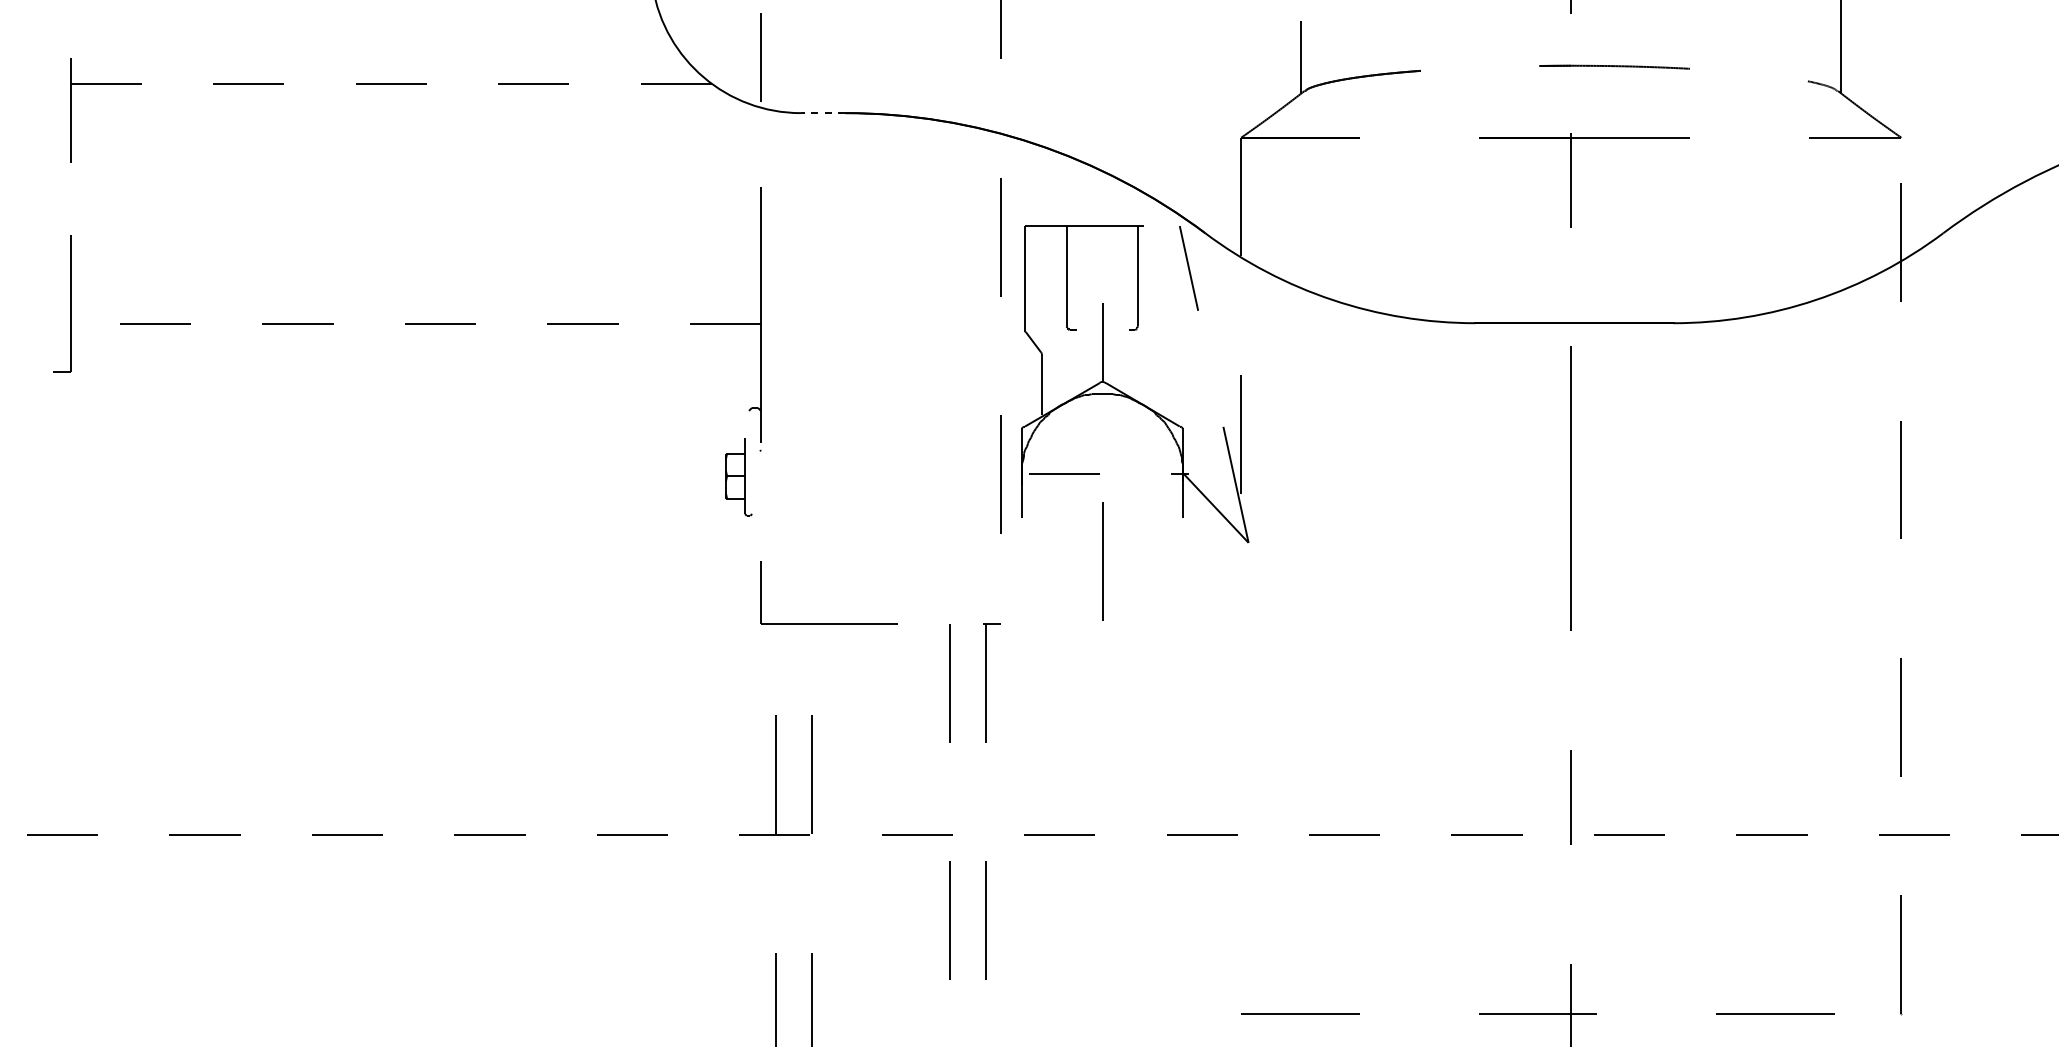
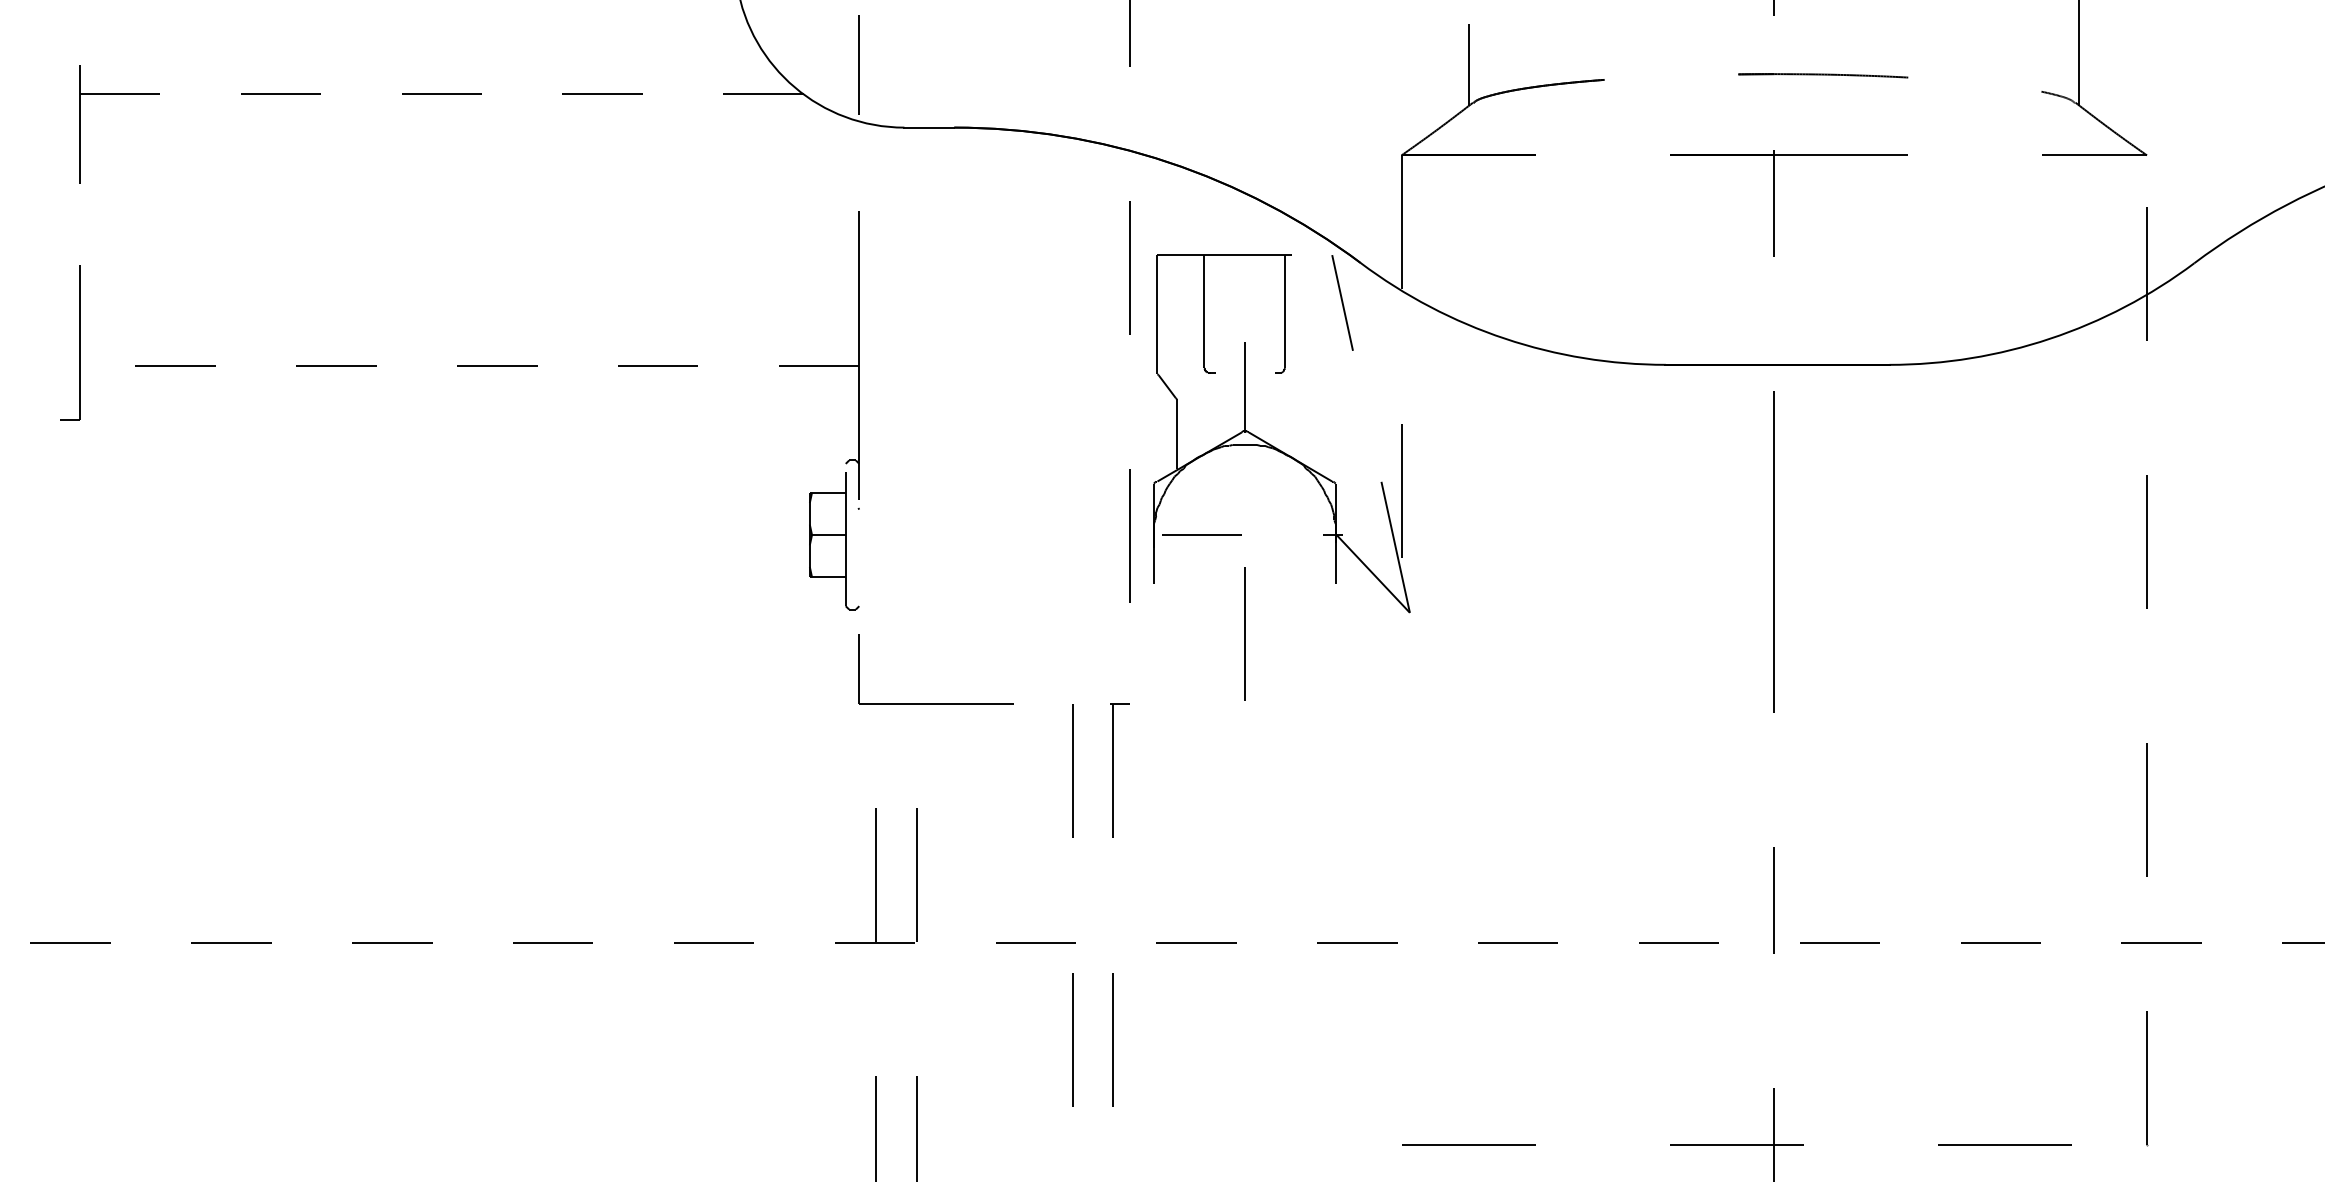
line: (823, 113) -> (929, 127), dashed -> solid
part: (739, 479) -> (834, 541), size x1.67

